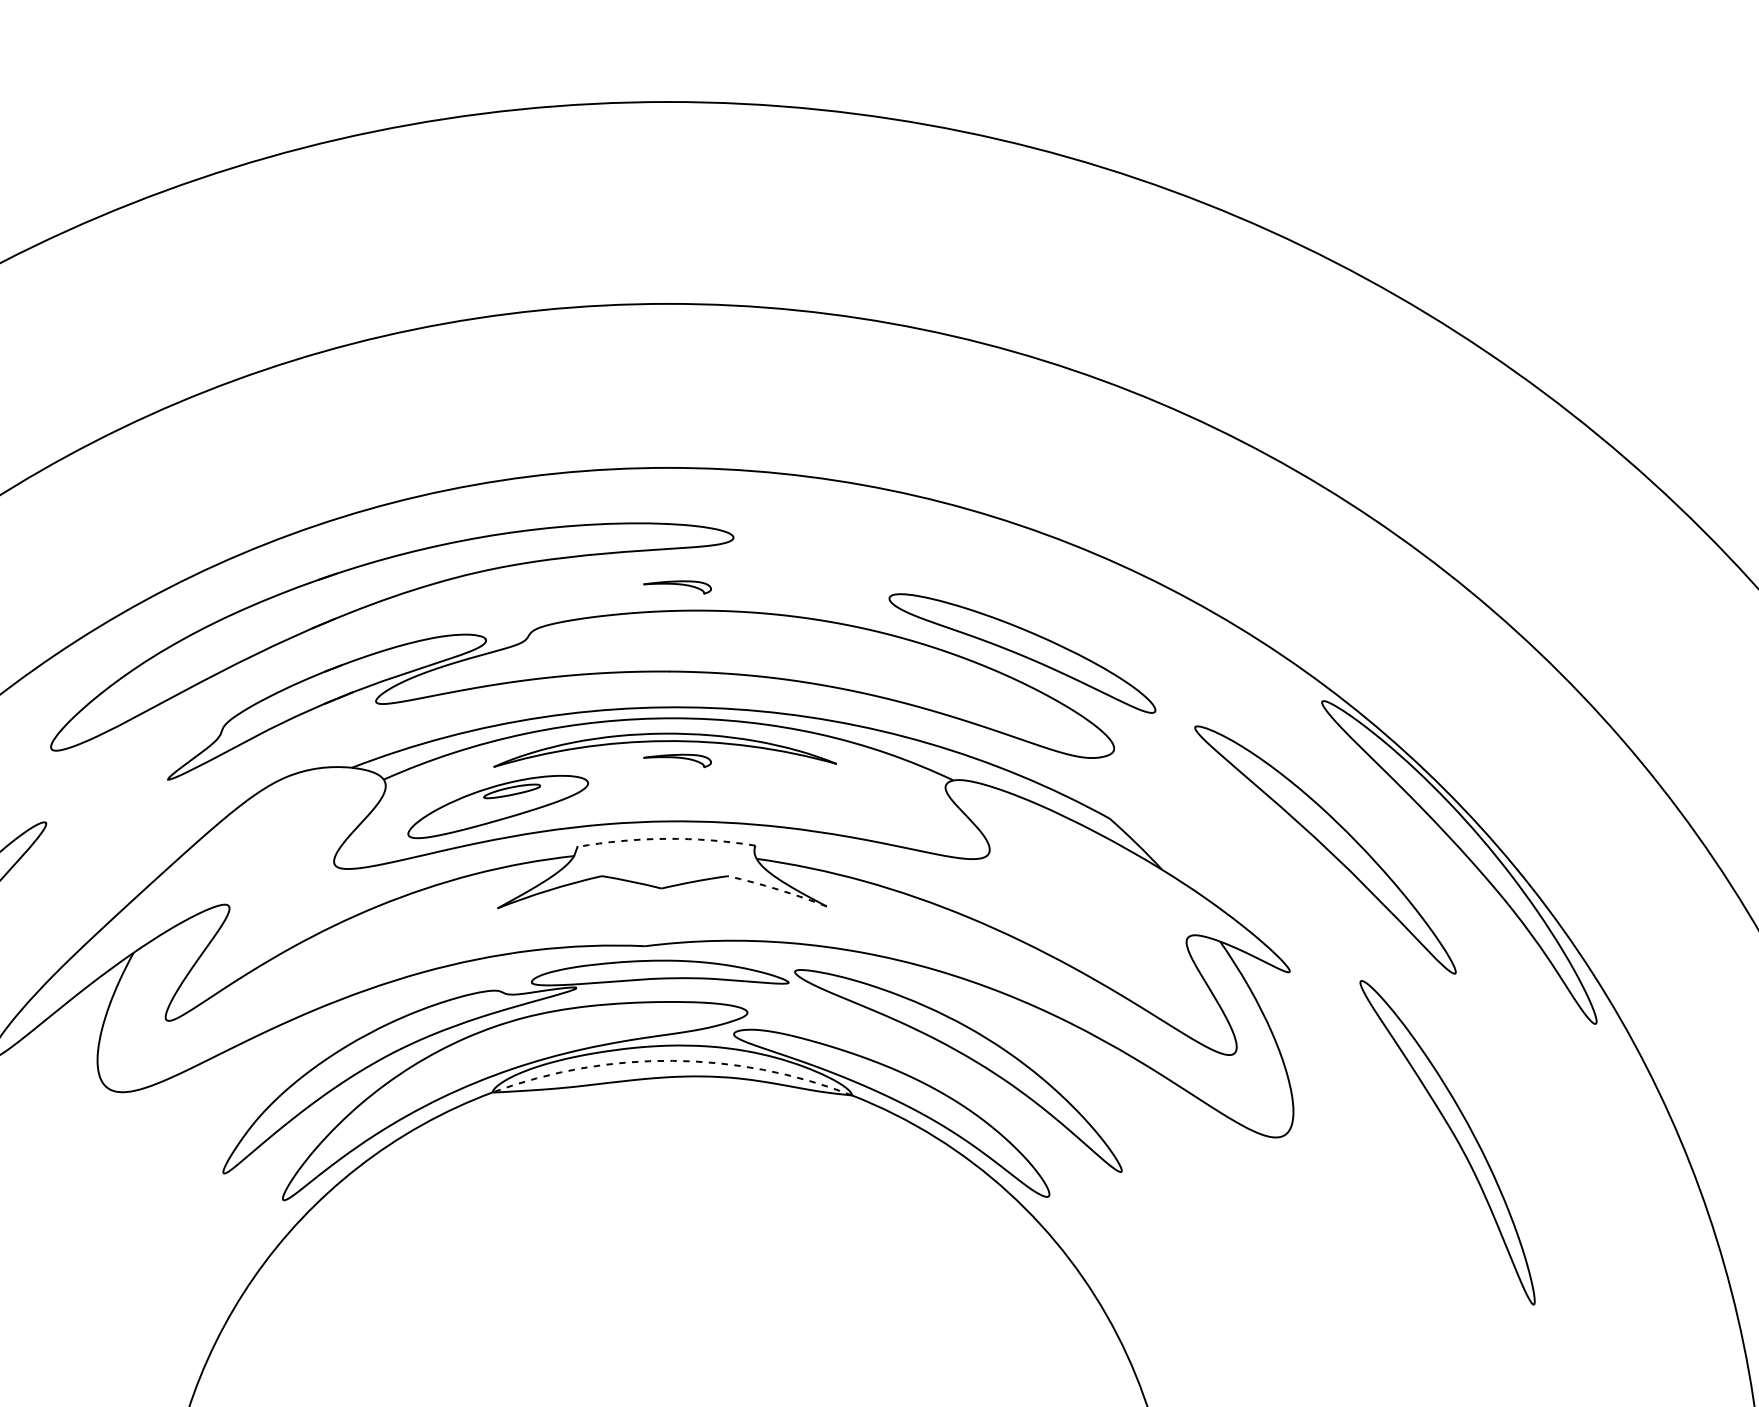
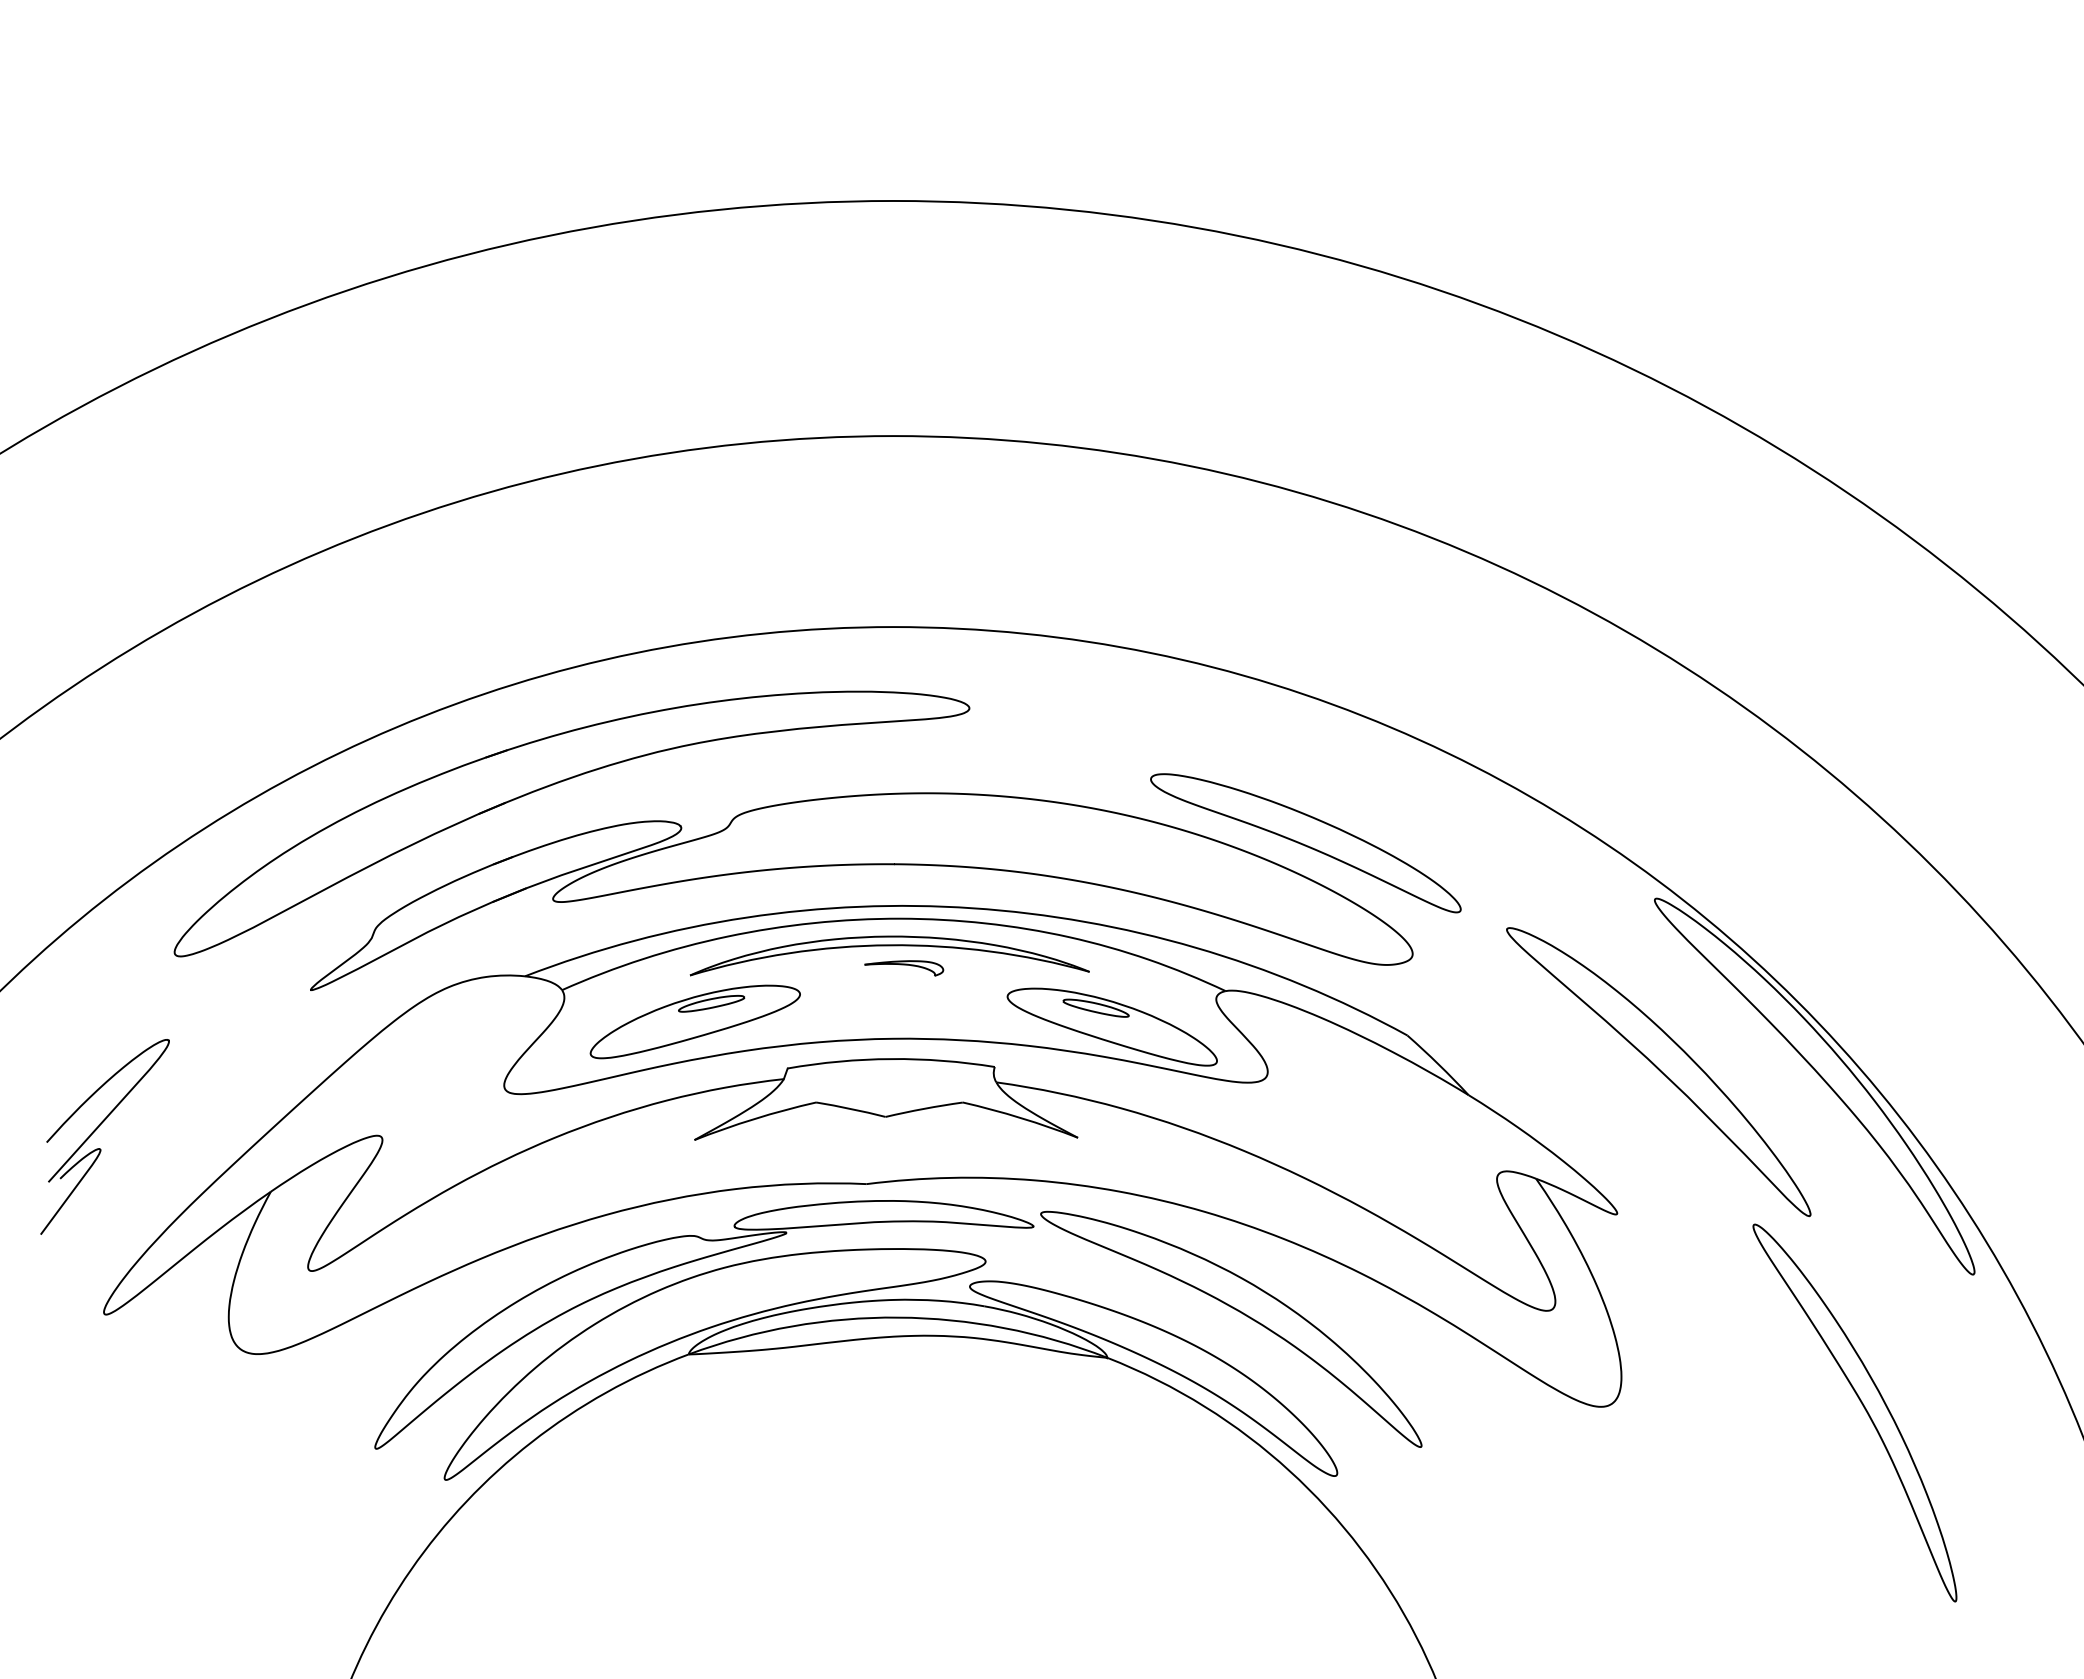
part: (677, 587) -> (904, 766), removed
part: (855, 810) -> (1111, 1026), added
arc: (666, 839) -> (891, 1059), dashed -> solid
arc: (778, 889) -> (1021, 1118), dashed -> solid
arc: (672, 1060) -> (898, 1317), dashed -> solid
part: (1454, 1138) -> (1863, 1407), moved

